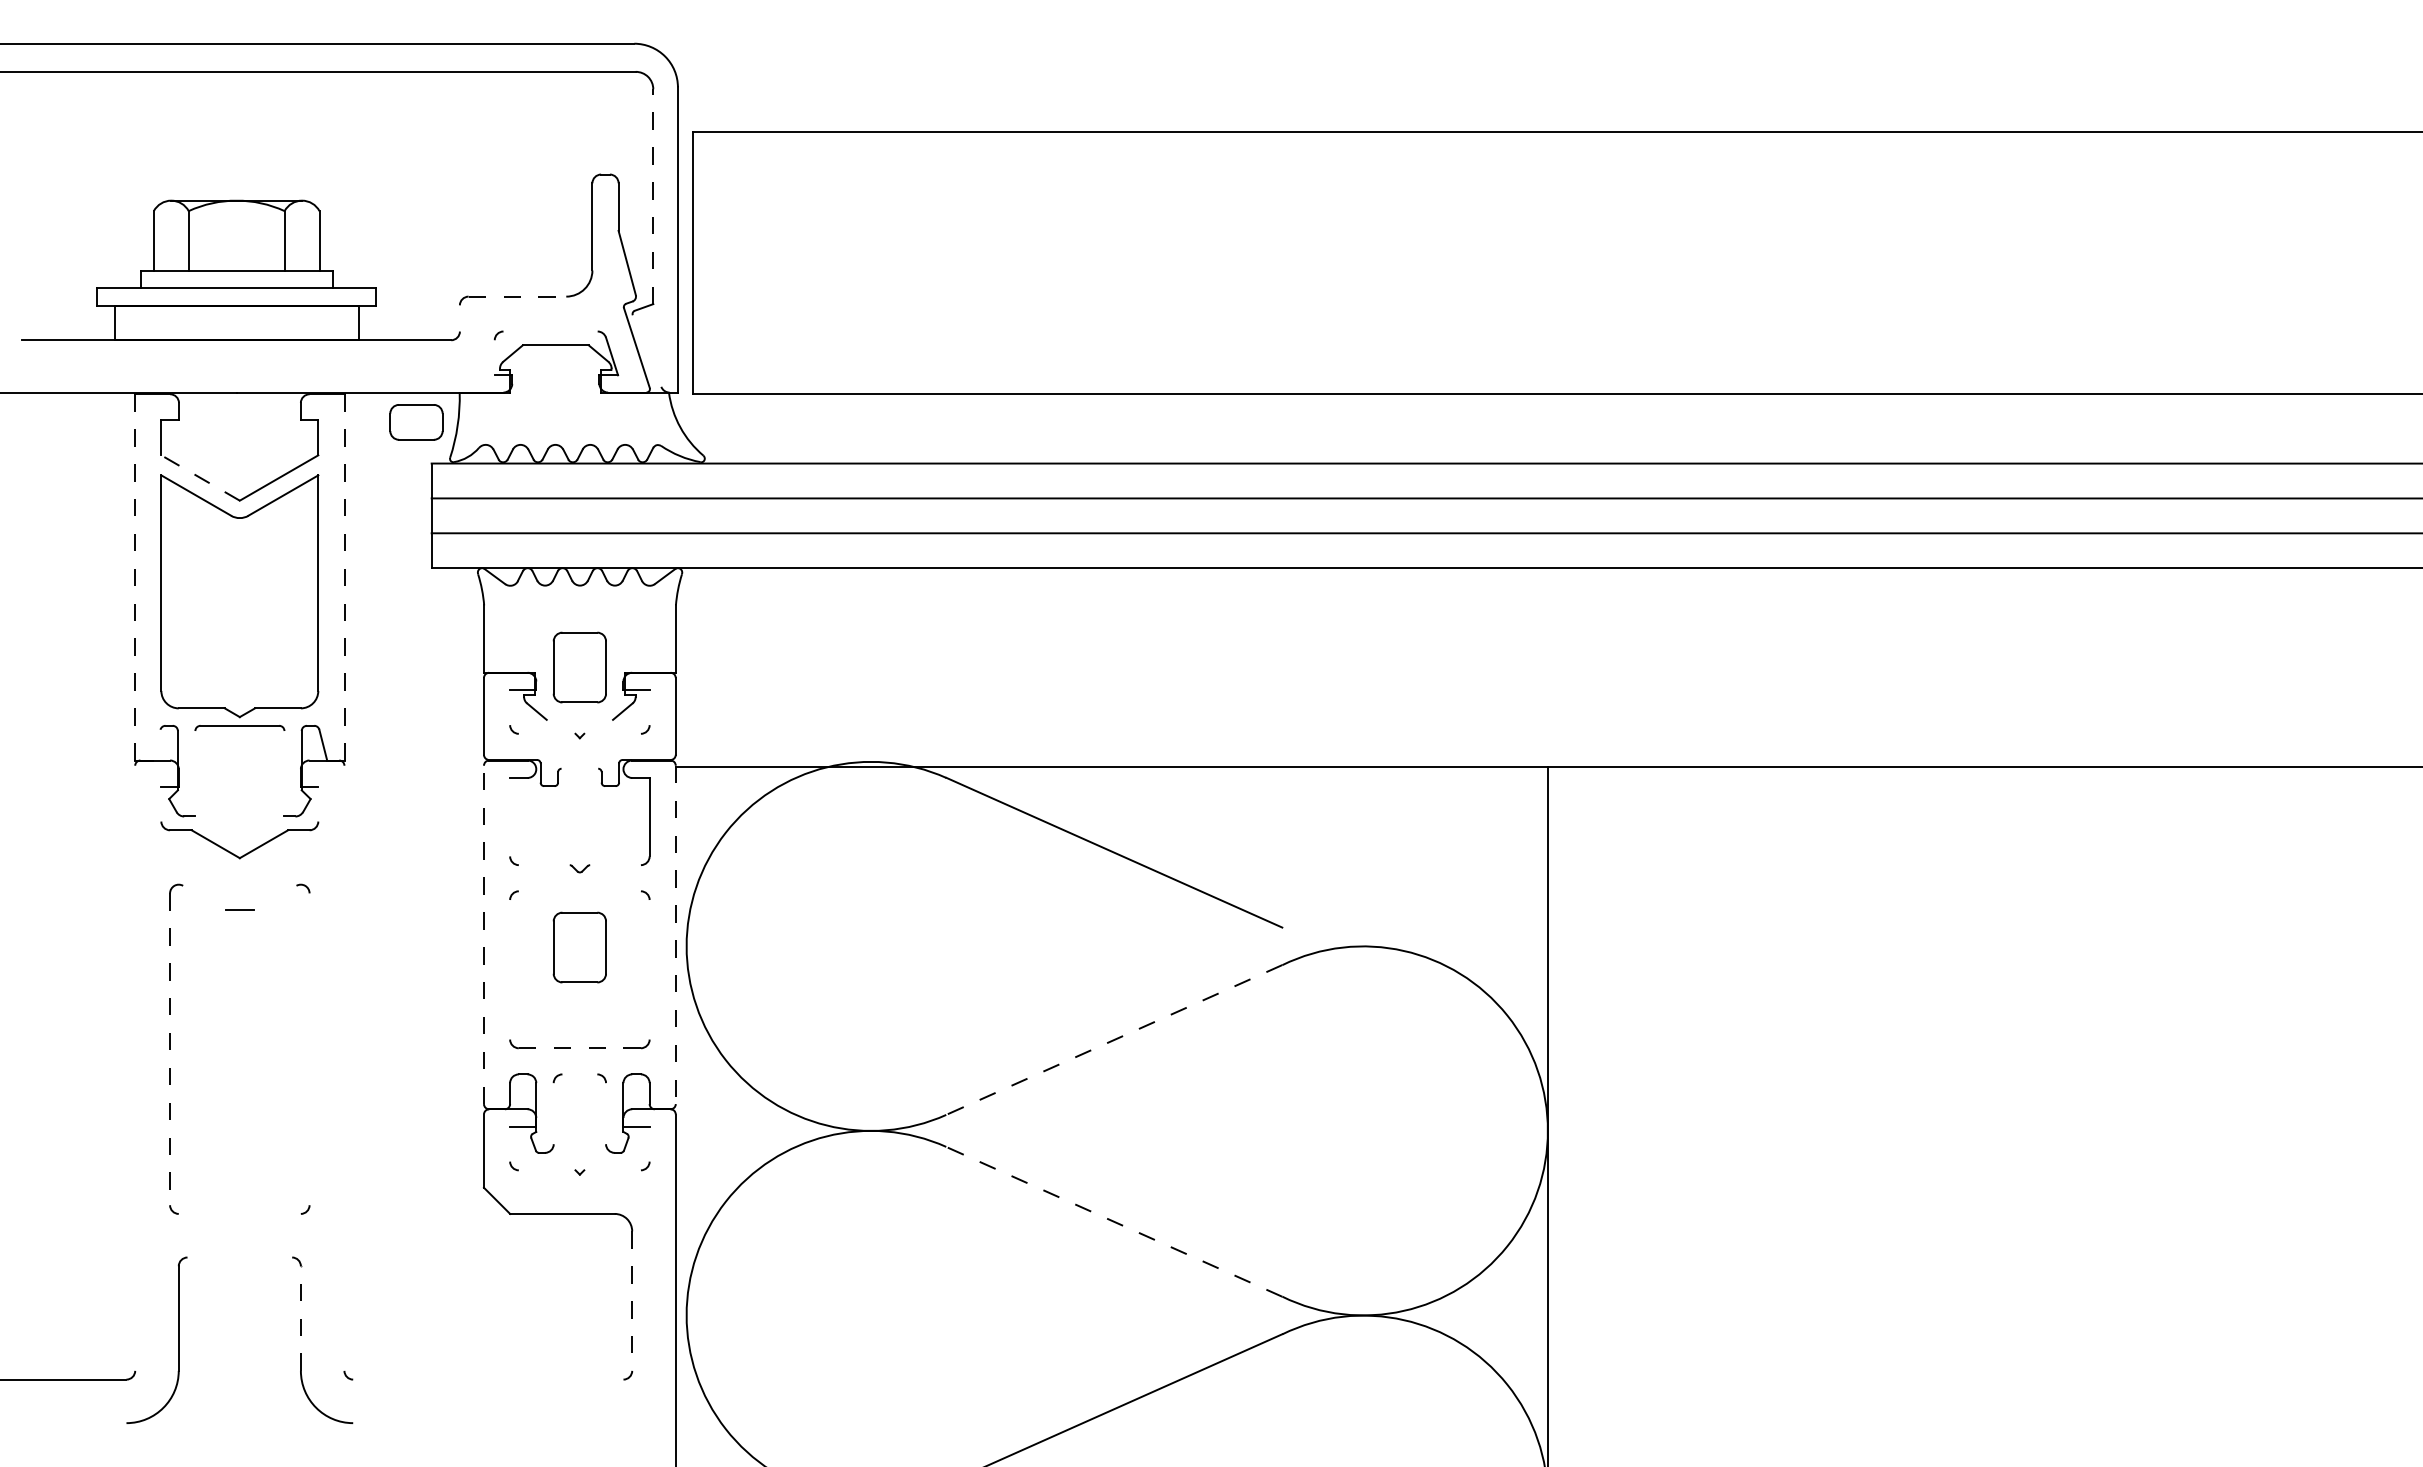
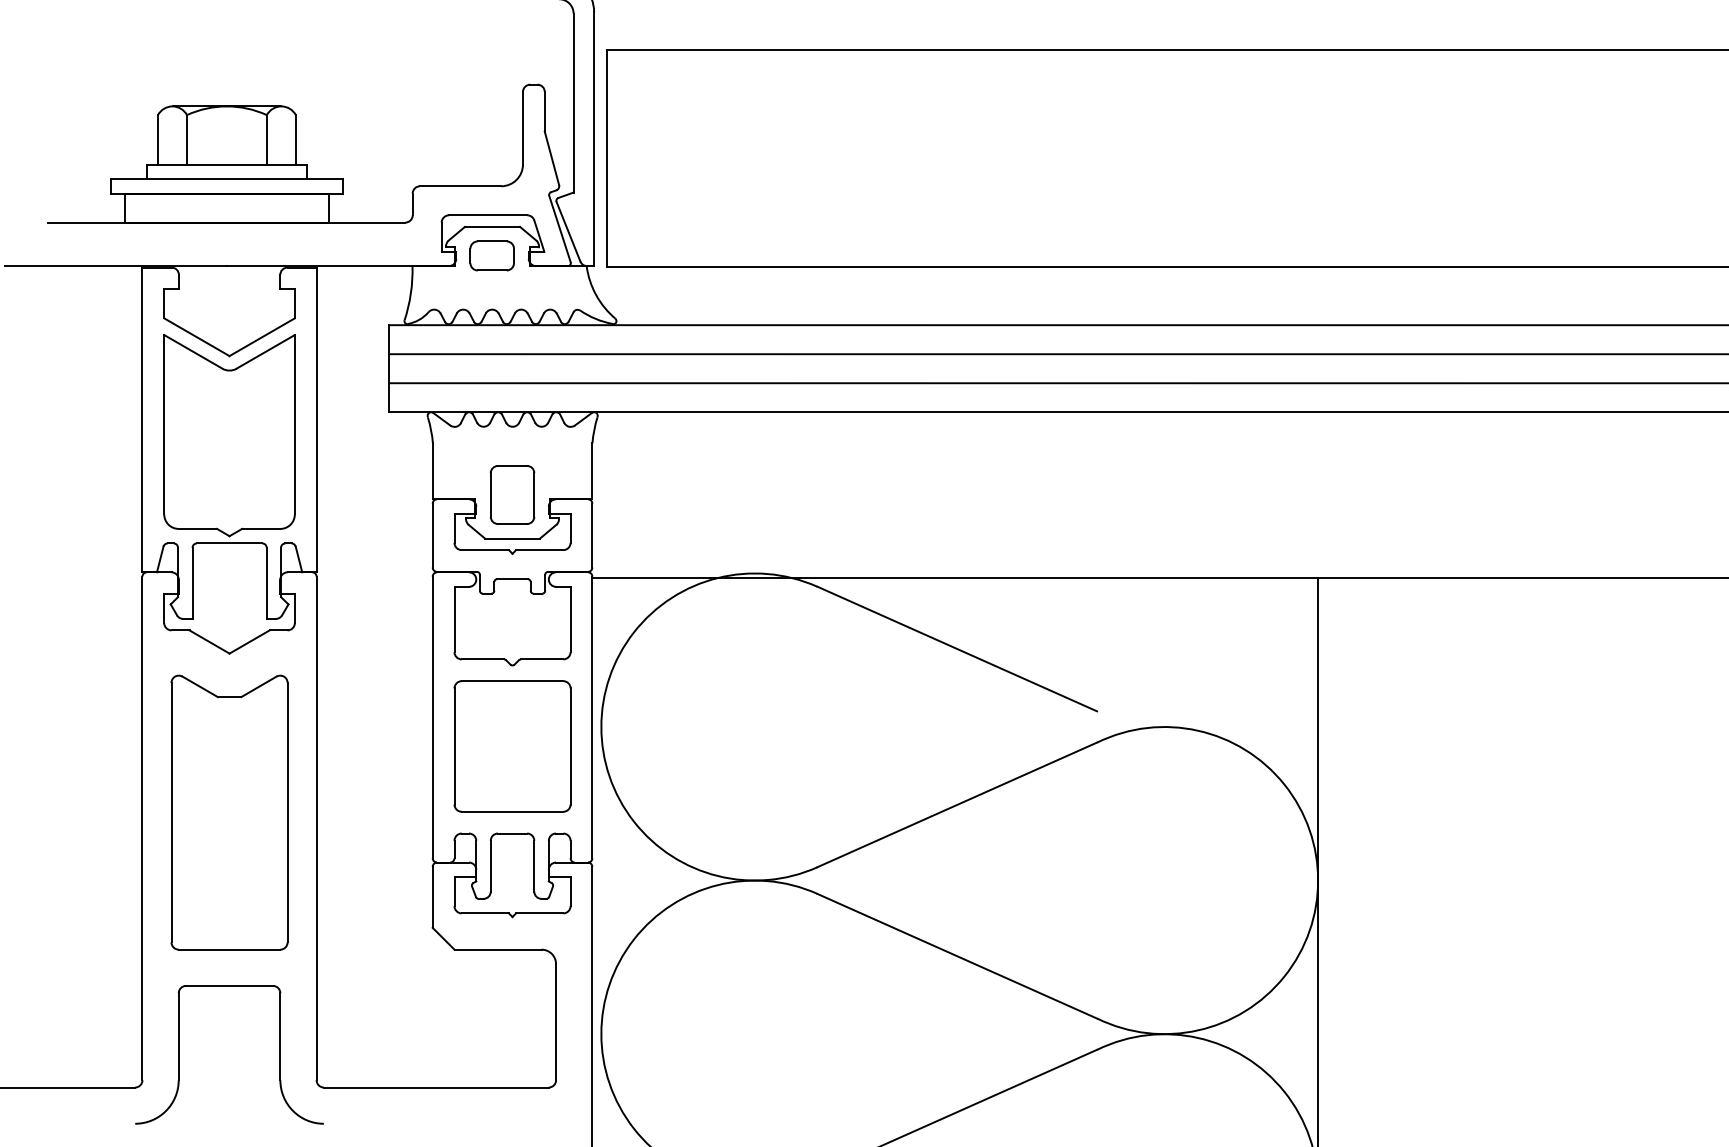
line: (653, 196) -> (573, 102), dashed -> solid
line: (517, 296) -> (460, 186), dashed -> solid
line: (459, 318) -> (412, 204), added
line: (550, 331) -> (488, 215), added
line: (646, 350) -> (567, 231), added
line: (494, 357) -> (441, 236), added
part: (416, 422) -> (492, 256), moved
line: (200, 477) -> (196, 336), dashed -> solid
line: (344, 576) -> (316, 419), dashed -> solid
line: (135, 577) -> (142, 420), dashed -> solid
line: (510, 707) -> (454, 528), added
line: (649, 707) -> (570, 528), added
line: (579, 719) -> (512, 538), added
line: (546, 733) -> (484, 549), added
line: (612, 733) -> (539, 549), added
line: (156, 744) -> (160, 558), added
line: (579, 768) -> (512, 578), added
line: (195, 773) -> (192, 583), added
line: (284, 773) -> (266, 583), added
line: (161, 803) -> (164, 608), added
line: (318, 803) -> (295, 608), added
line: (510, 816) -> (454, 618), added
line: (543, 865) -> (482, 659), added
line: (615, 865) -> (542, 659), added
line: (579, 891) -> (512, 681), added
line: (204, 897) -> (200, 686), added
line: (274, 897) -> (258, 686), added
line: (483, 934) -> (432, 717), dashed -> solid
line: (675, 935) -> (592, 717), dashed -> solid
part: (579, 947) -> (512, 727), removed
line: (510, 969) -> (454, 746), added
line: (649, 969) -> (570, 746), added
line: (1114, 1039) -> (957, 804), dashed -> solid
line: (579, 1048) -> (512, 811), dashed -> solid
line: (170, 1049) -> (171, 812), dashed -> solid
line: (309, 1049) -> (287, 812), added
line: (135, 1067) -> (142, 827), added
line: (344, 1067) -> (316, 827), added
line: (579, 1074) -> (512, 833), added
line: (553, 1113) -> (490, 866), added
line: (606, 1113) -> (534, 866), added
line: (510, 1143) -> (454, 891), added
line: (649, 1143) -> (570, 891), added
line: (546, 1170) -> (484, 913), added
line: (612, 1170) -> (539, 913), added
line: (239, 1213) -> (229, 949), added
line: (1114, 1221) -> (957, 955), dashed -> solid
line: (239, 1257) -> (229, 985), added
line: (632, 1301) -> (556, 1022), dashed -> solid
line: (300, 1318) -> (280, 1036), dashed -> solid
line: (488, 1379) -> (436, 1087), added

